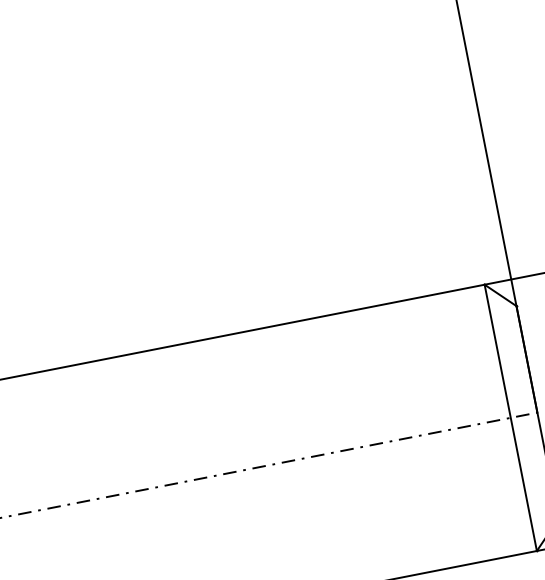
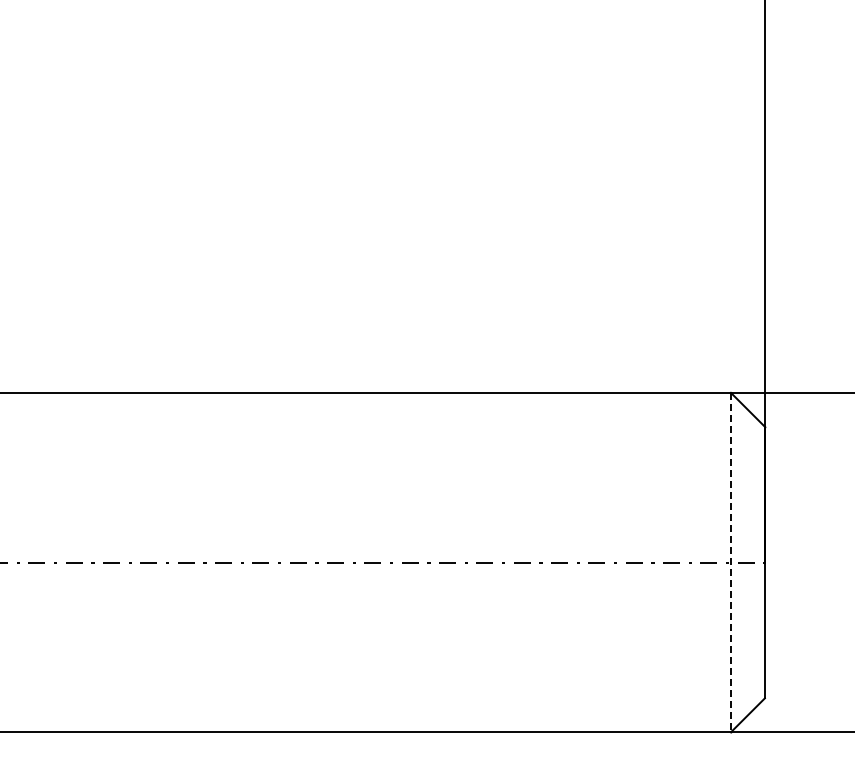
line: (510, 417) -> (730, 562), solid -> dashed

